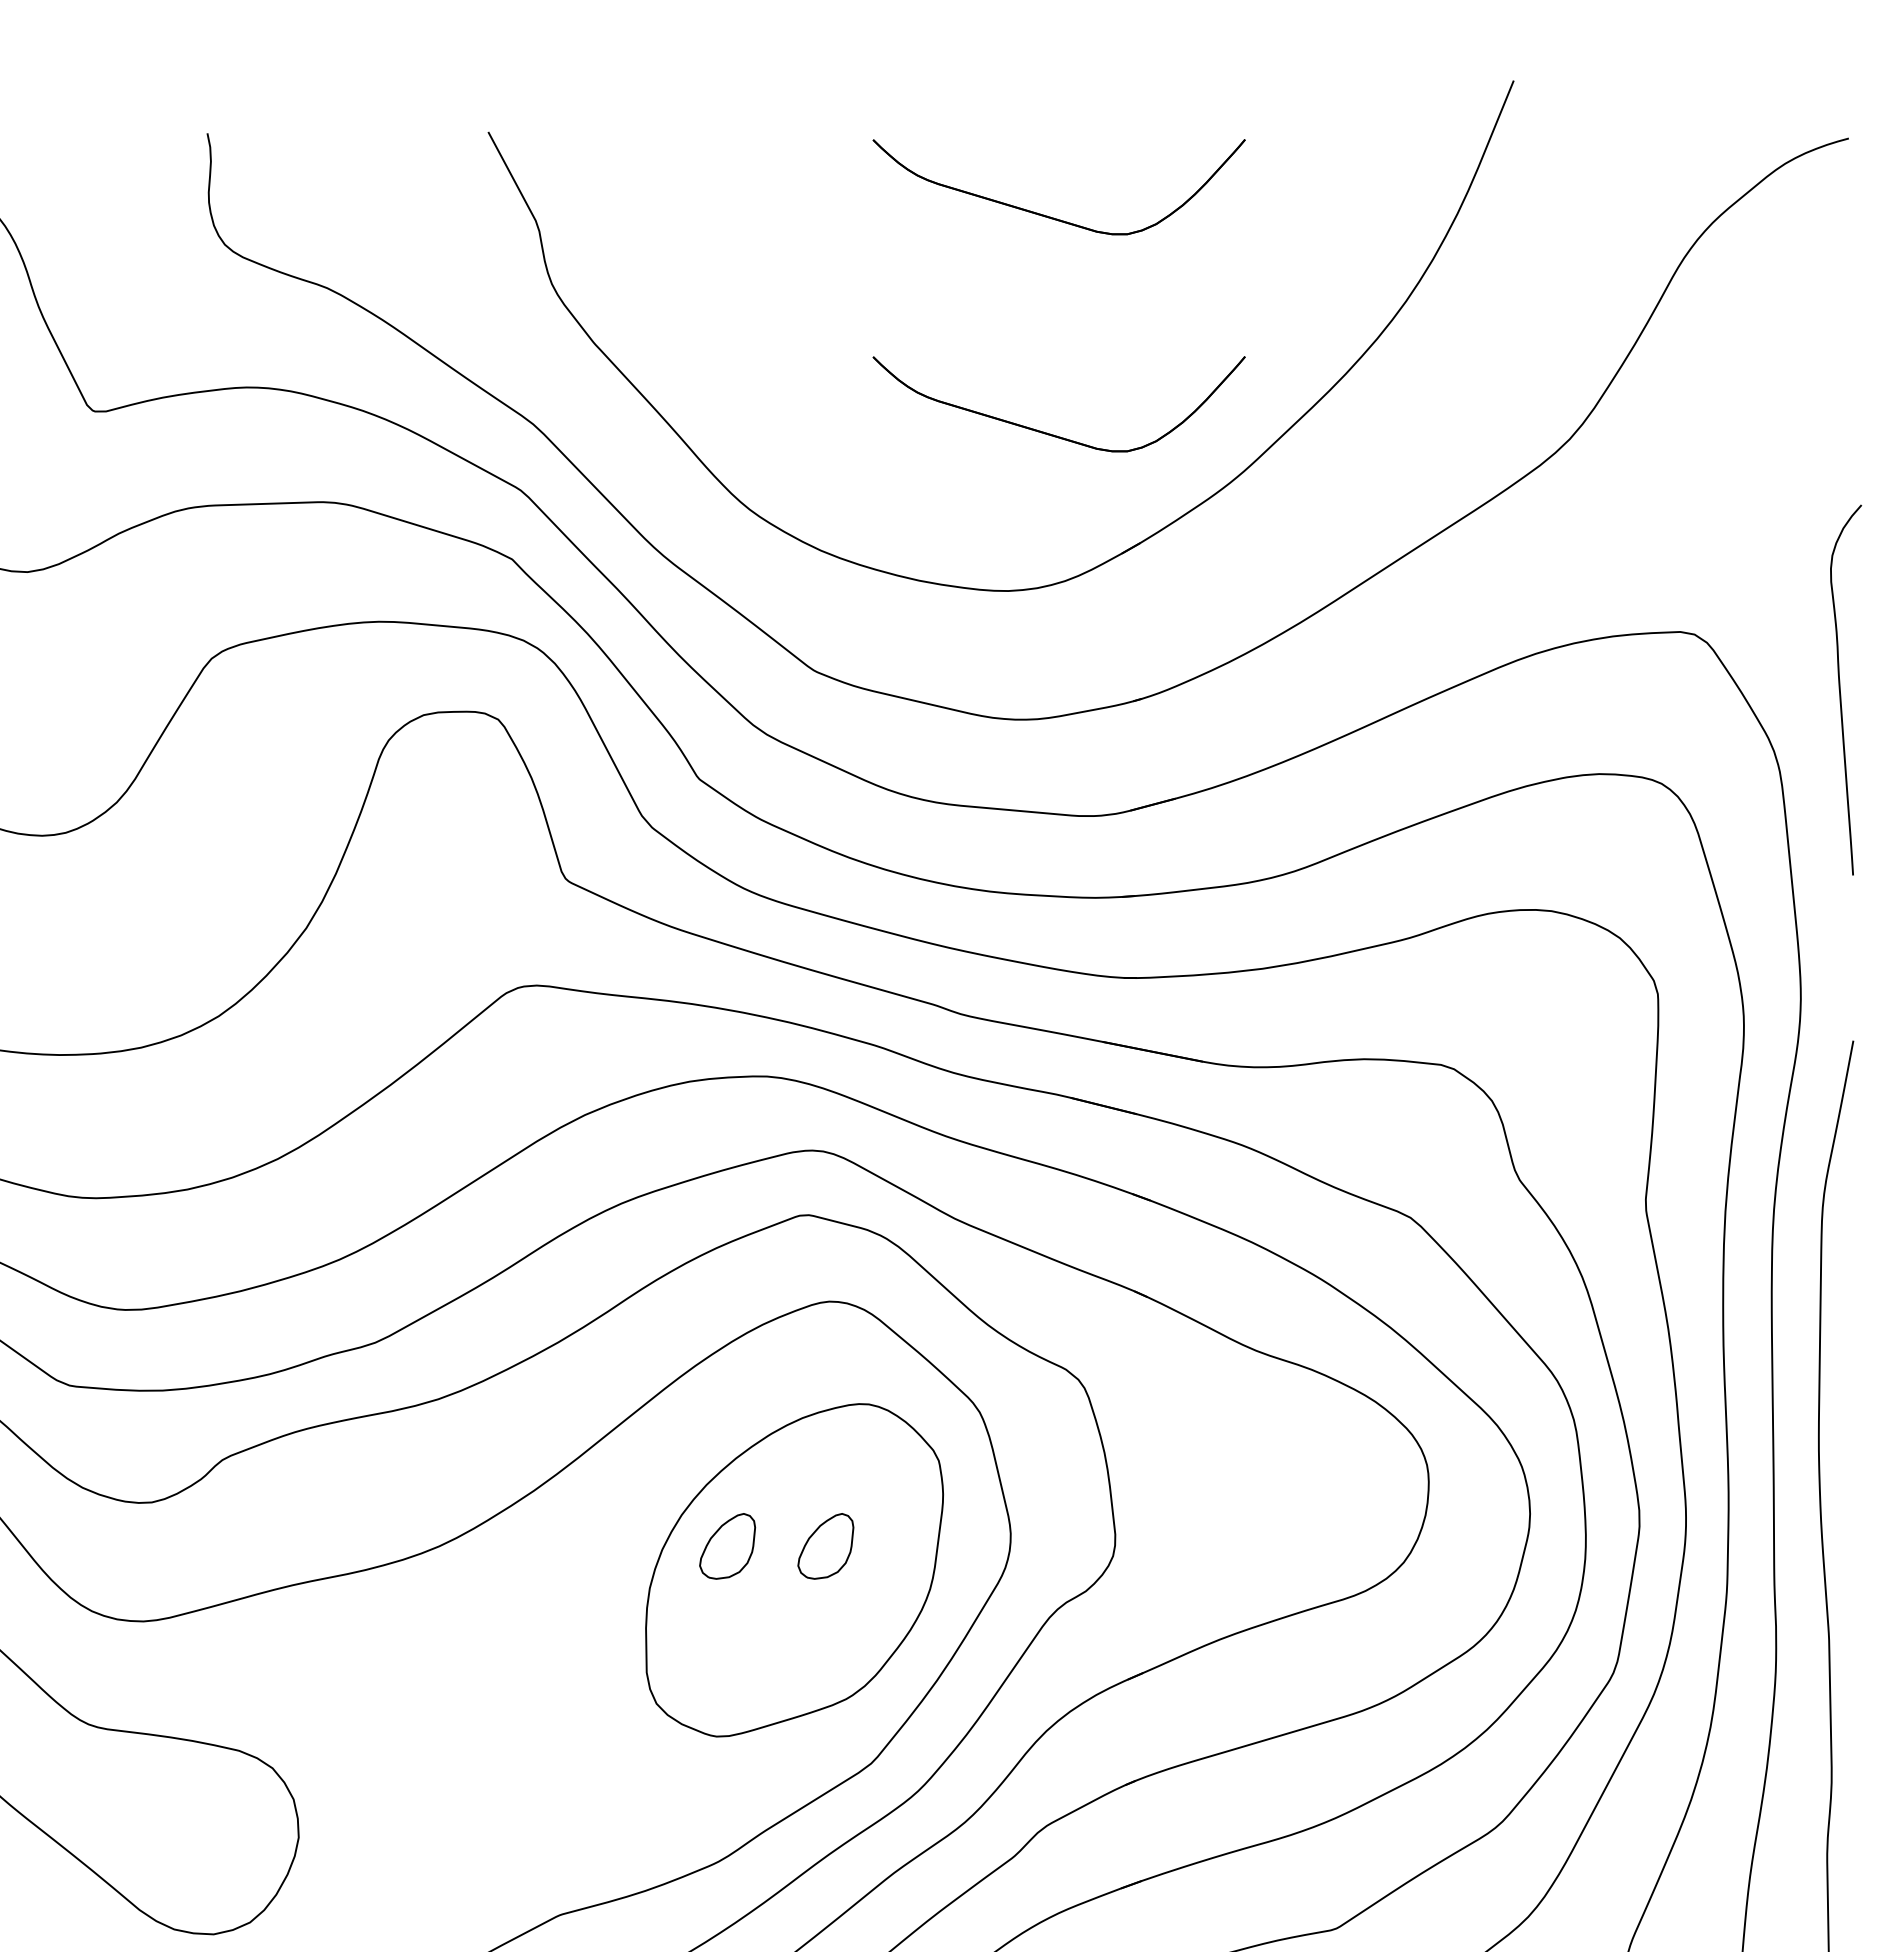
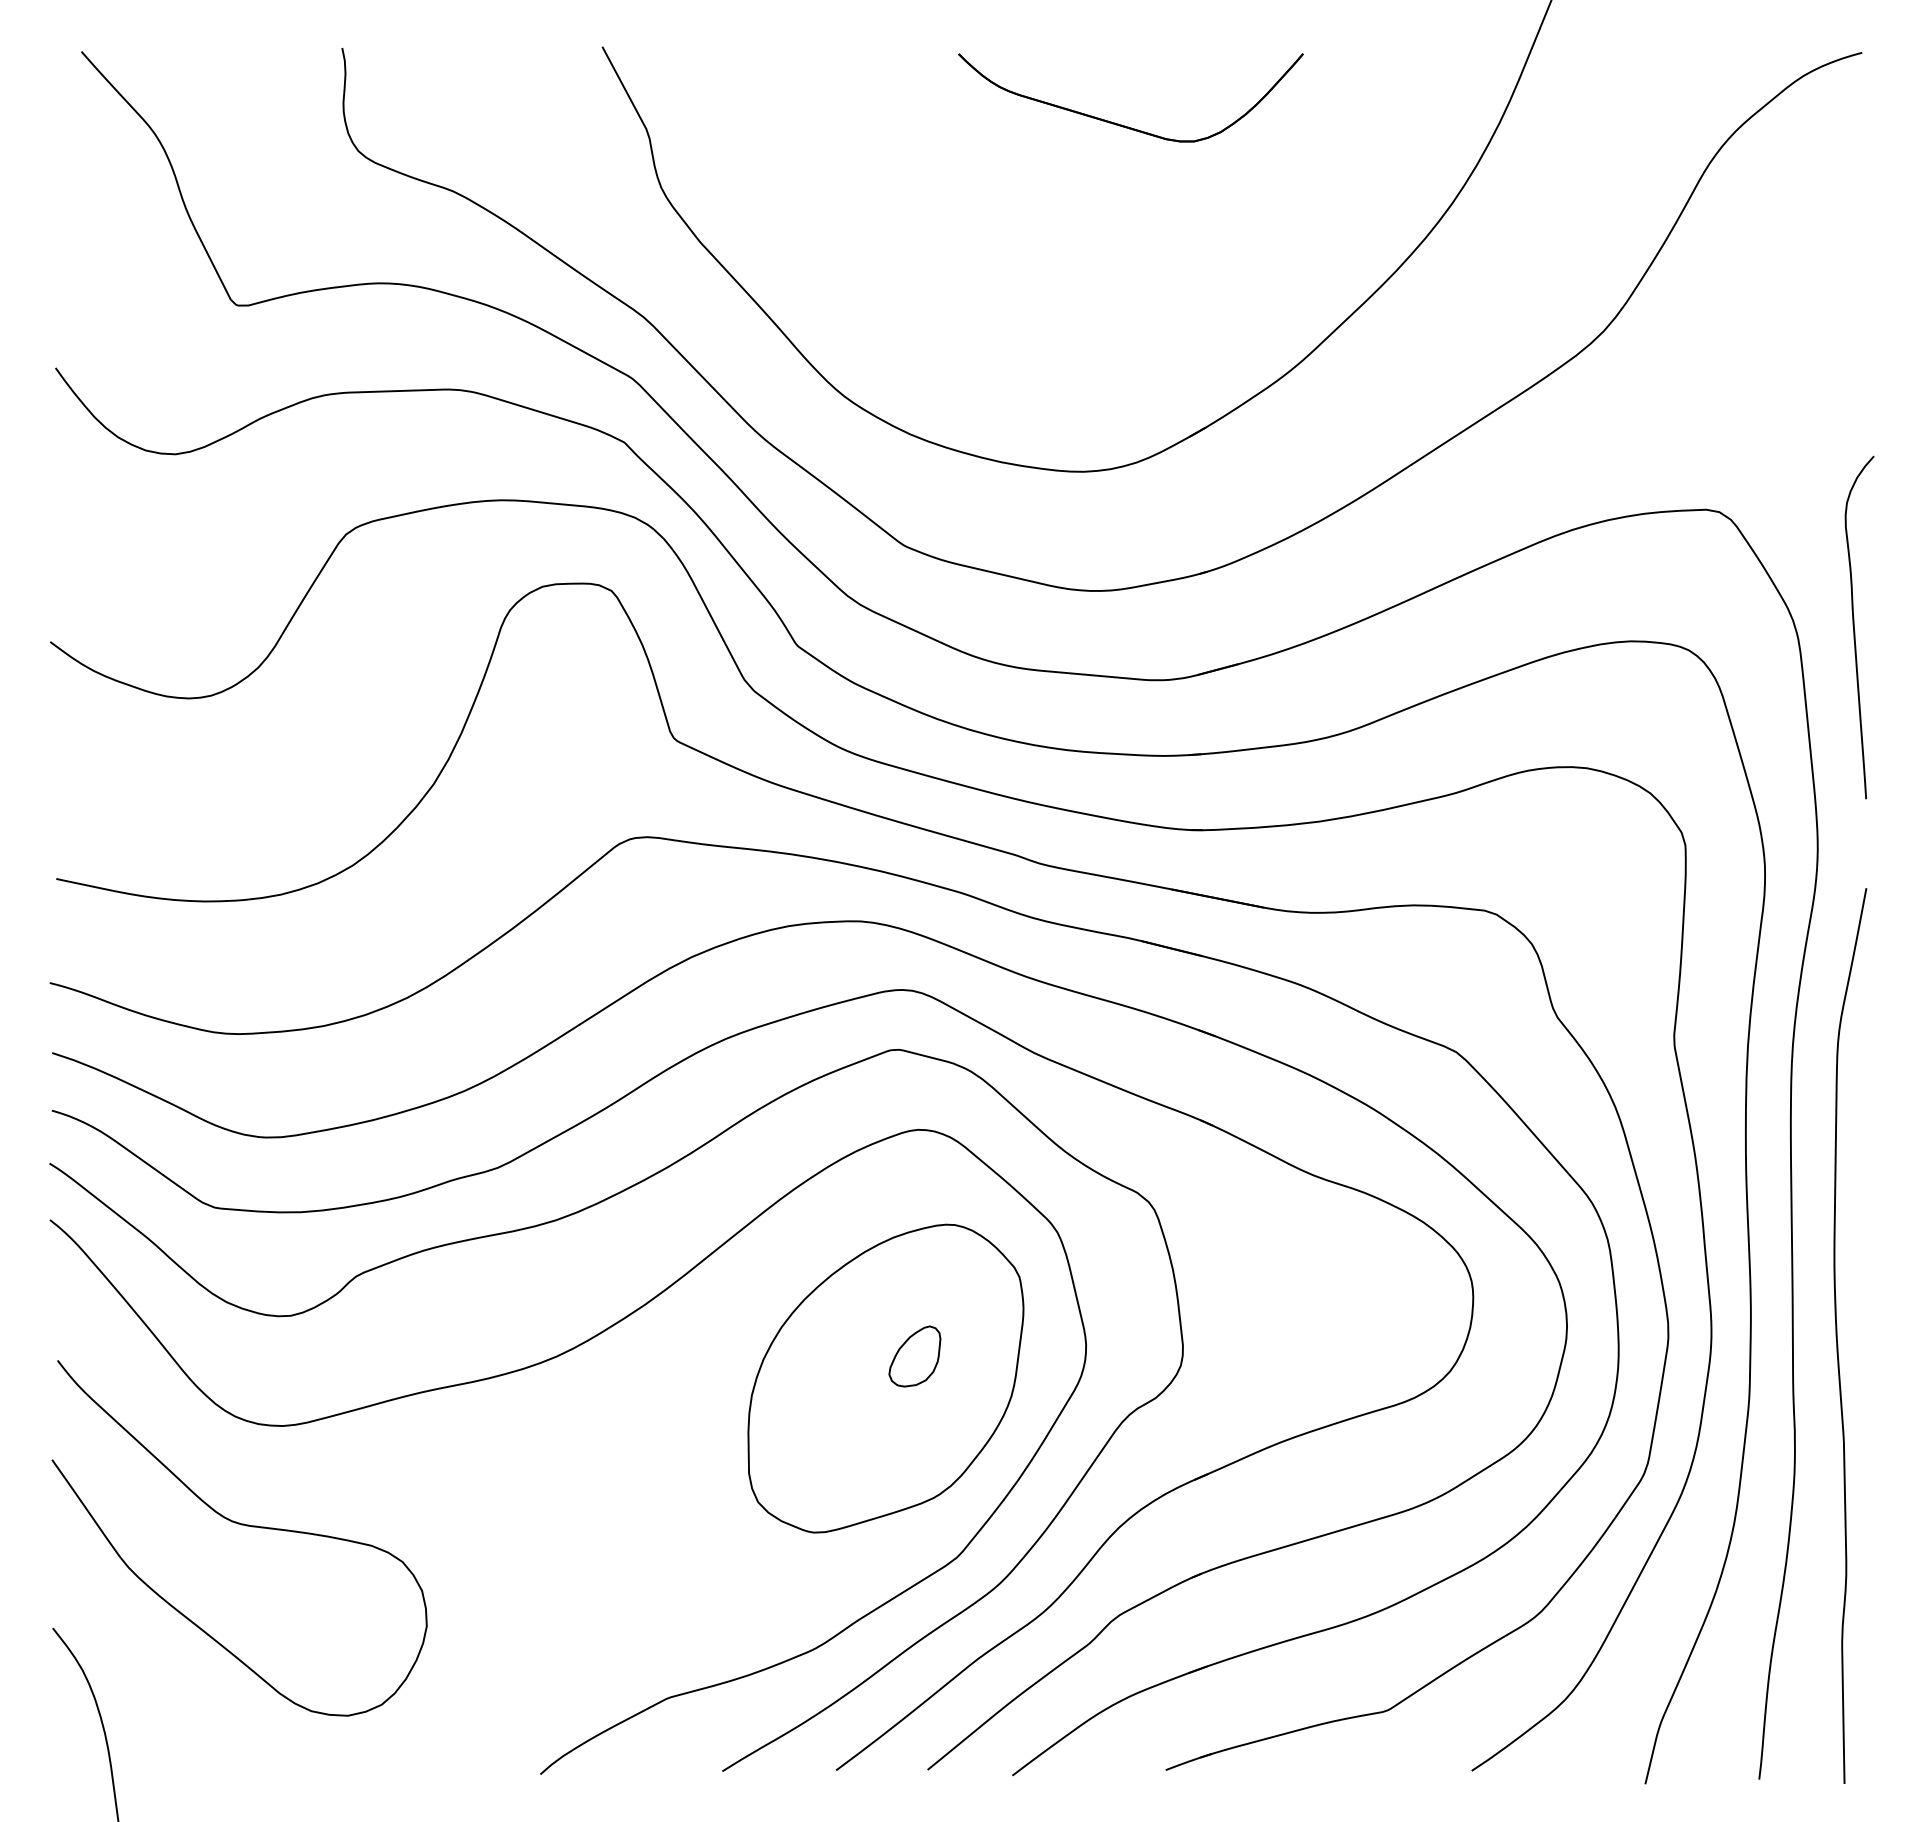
part: (1048, 433) -> (1121, 325), removed
curve: (1840, 690) -> (1854, 627), moved
part: (727, 1546) -> (823, 1356), removed

